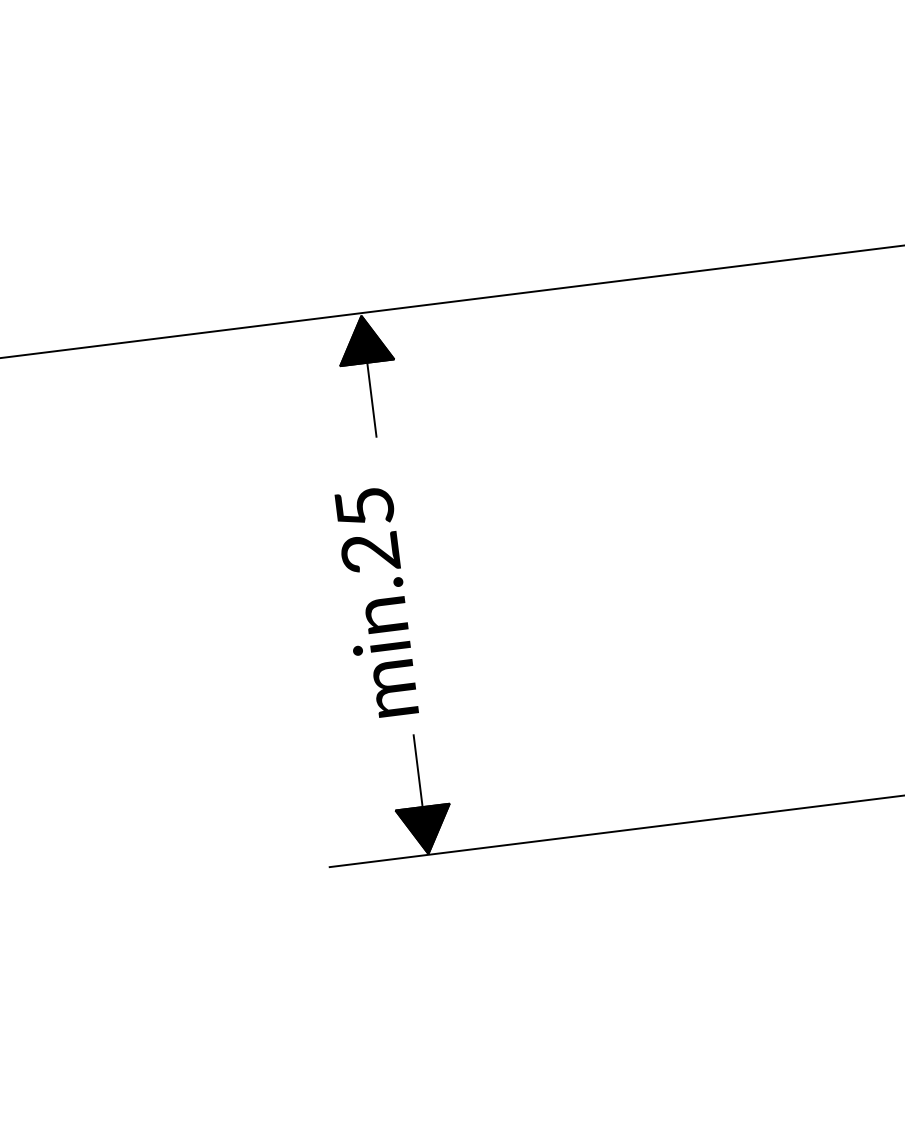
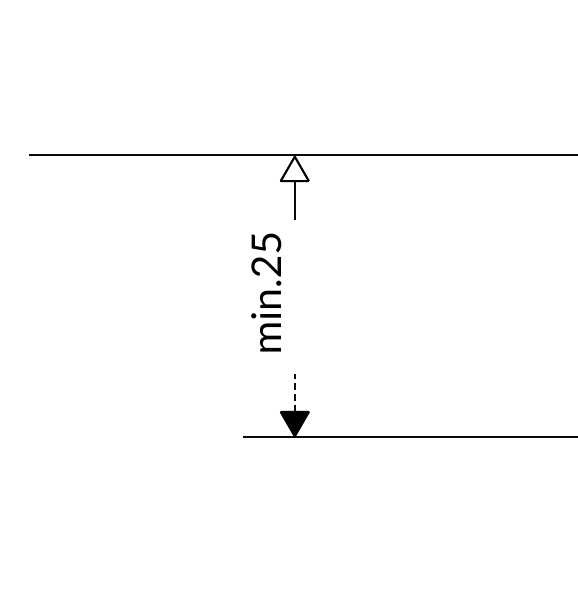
fill: (363, 338) -> (294, 168), removed
text: (377, 602) -> (266, 292), moved
line: (417, 769) -> (294, 392), solid -> dashed

